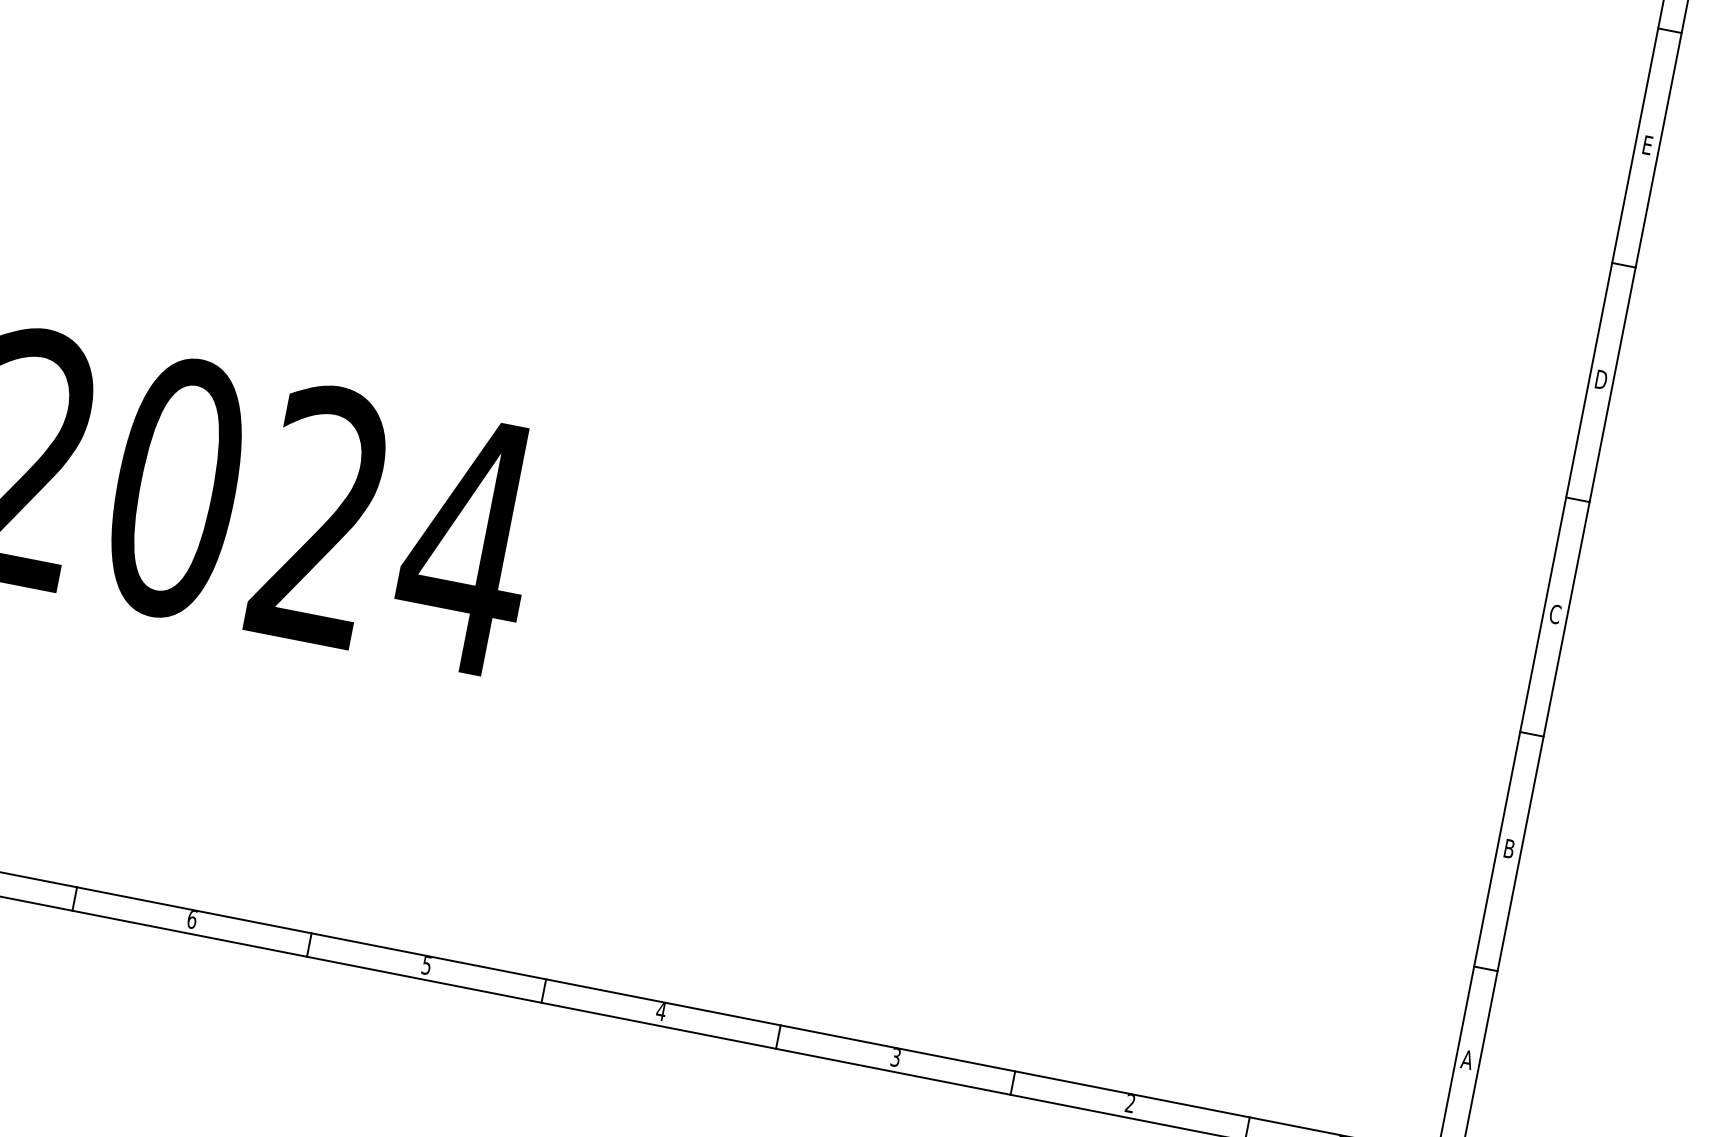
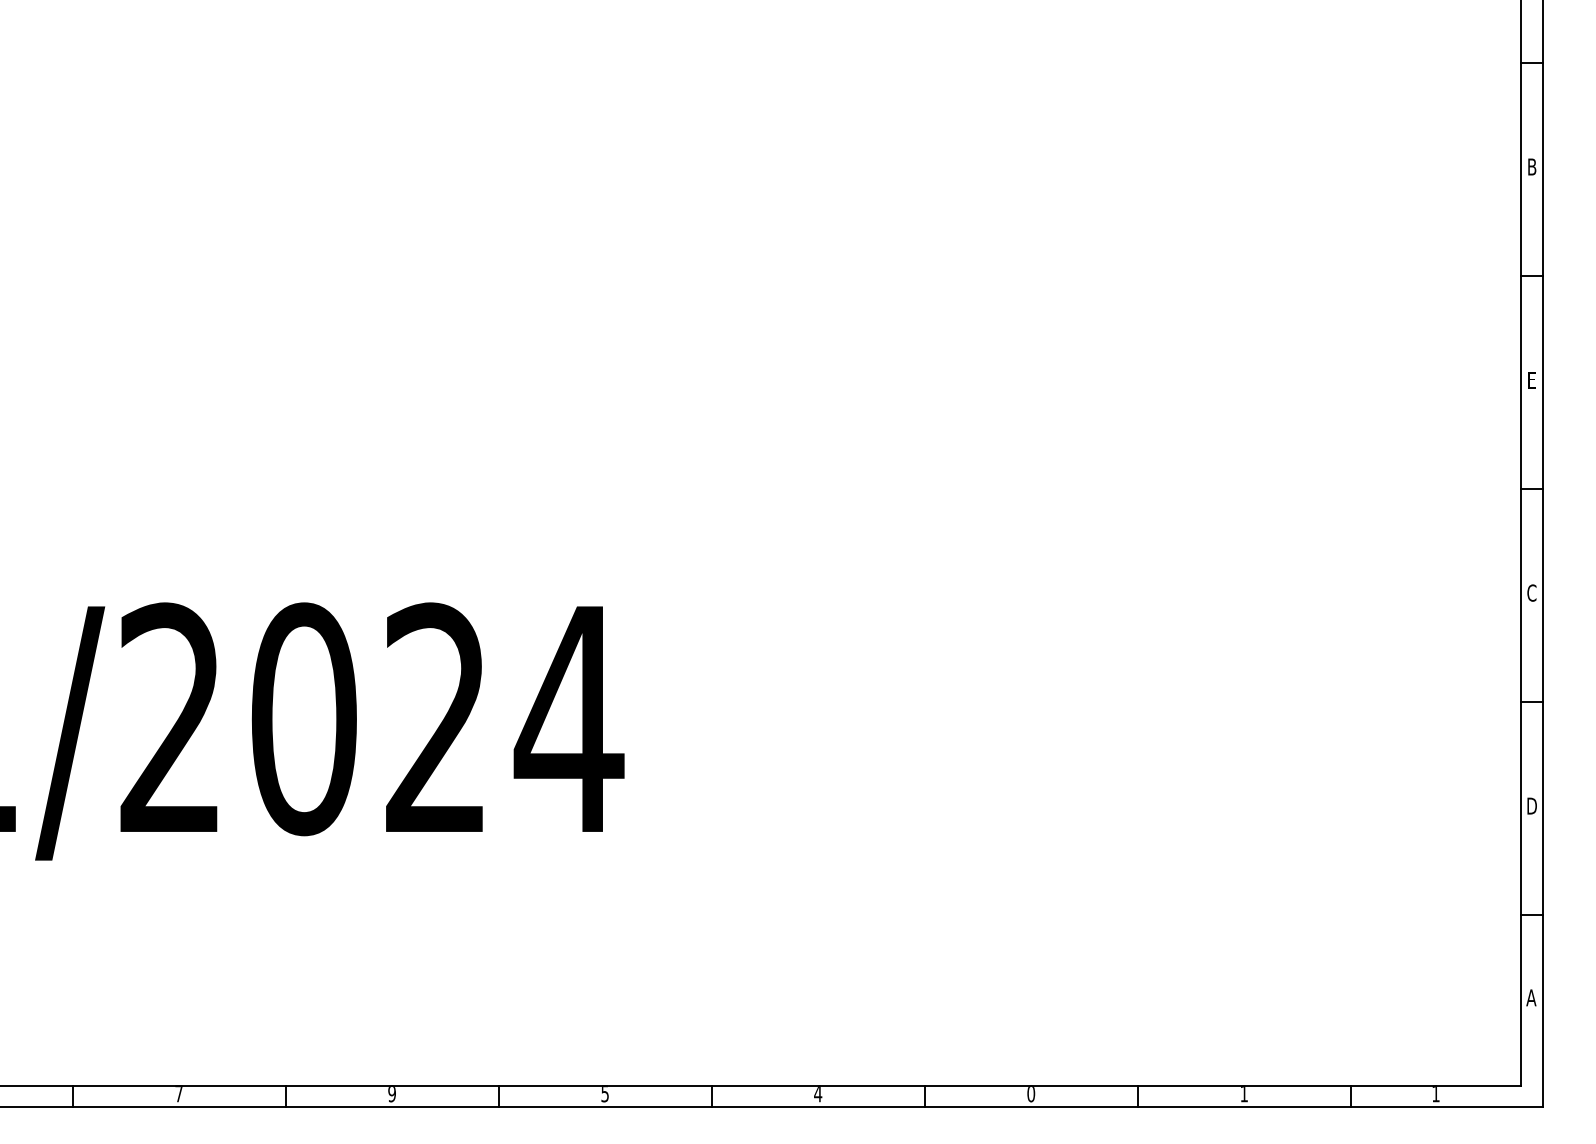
text: (1648, 144) -> (1532, 166), E -> B
text: (1600, 379) -> (1531, 379), D -> E
text: (1508, 848) -> (1531, 805), B -> D
text: (192, 920) -> (392, 1094), 6 -> 9
text: (896, 1058) -> (1031, 1094), 3 -> 0
text: (1129, 1104) -> (1243, 1094), 2 -> 1

